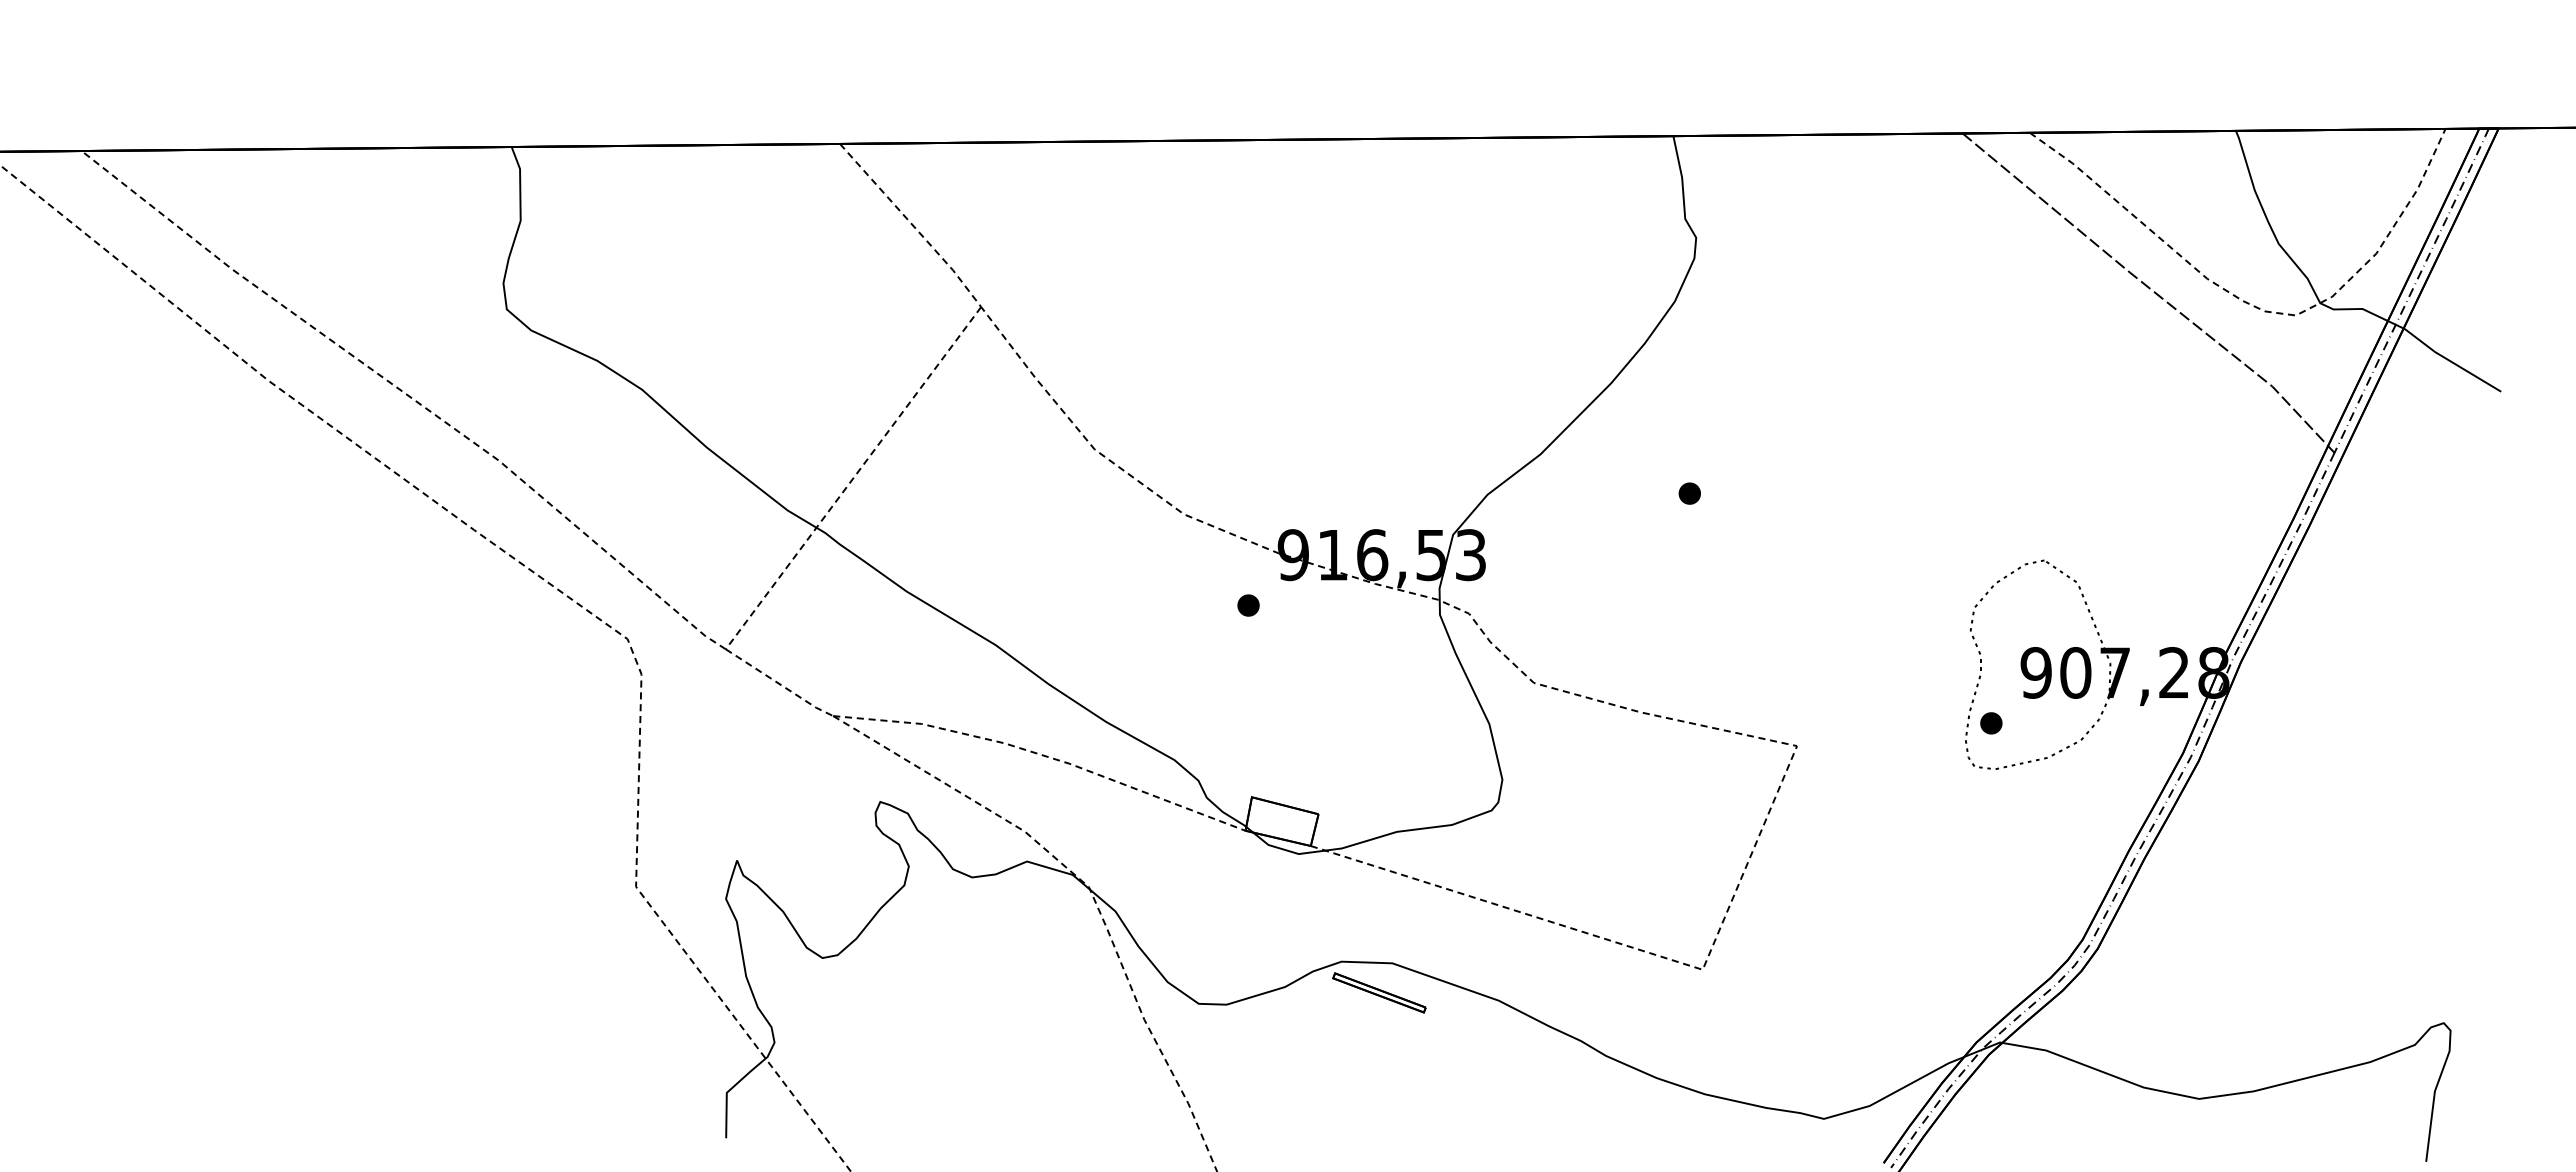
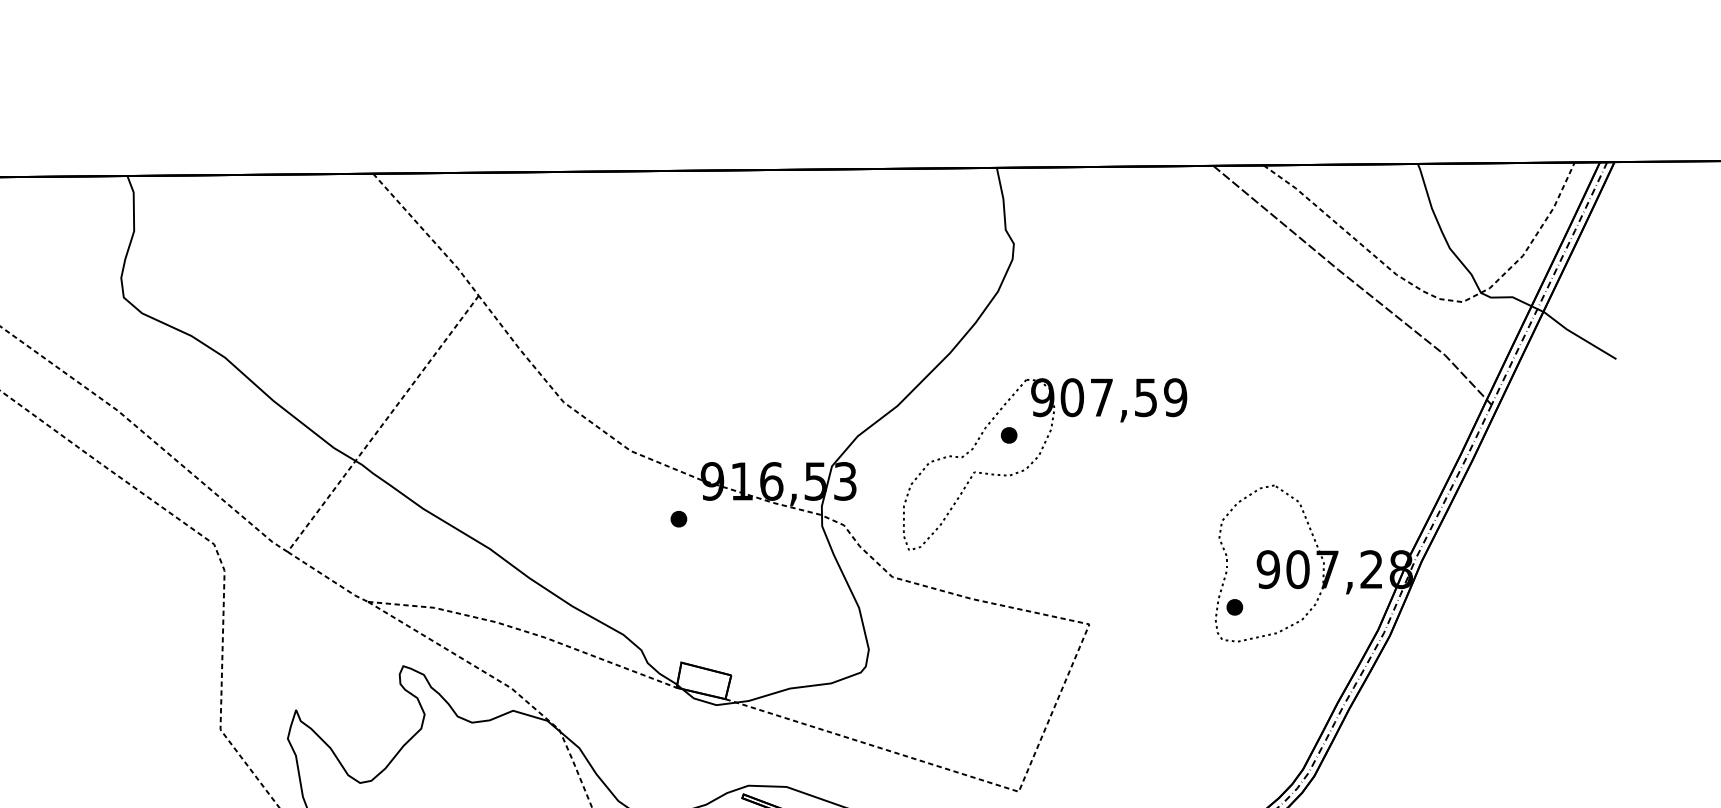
part: (1727, 524) -> (1037, 458), added

